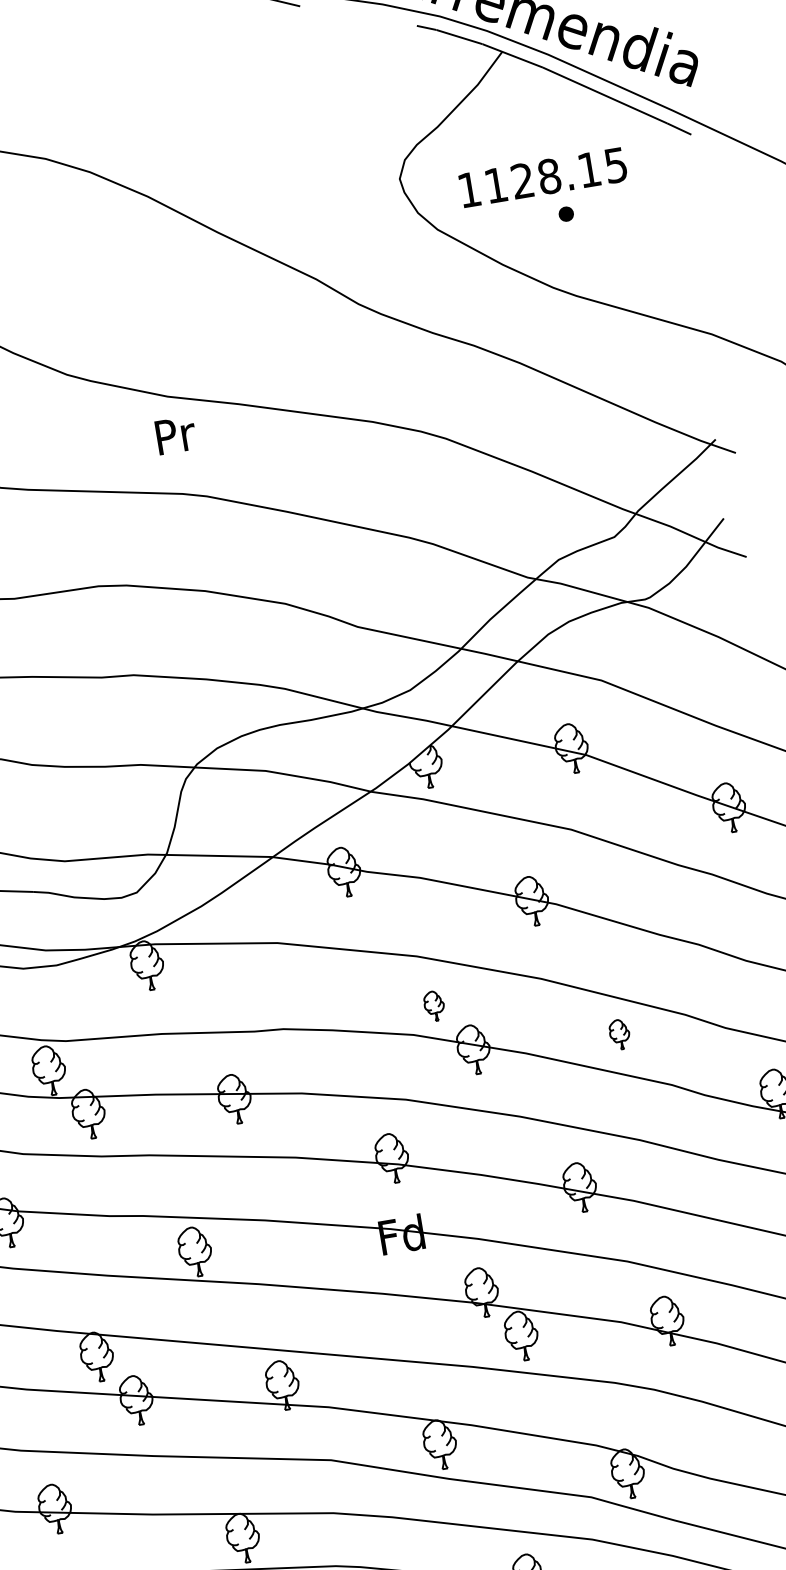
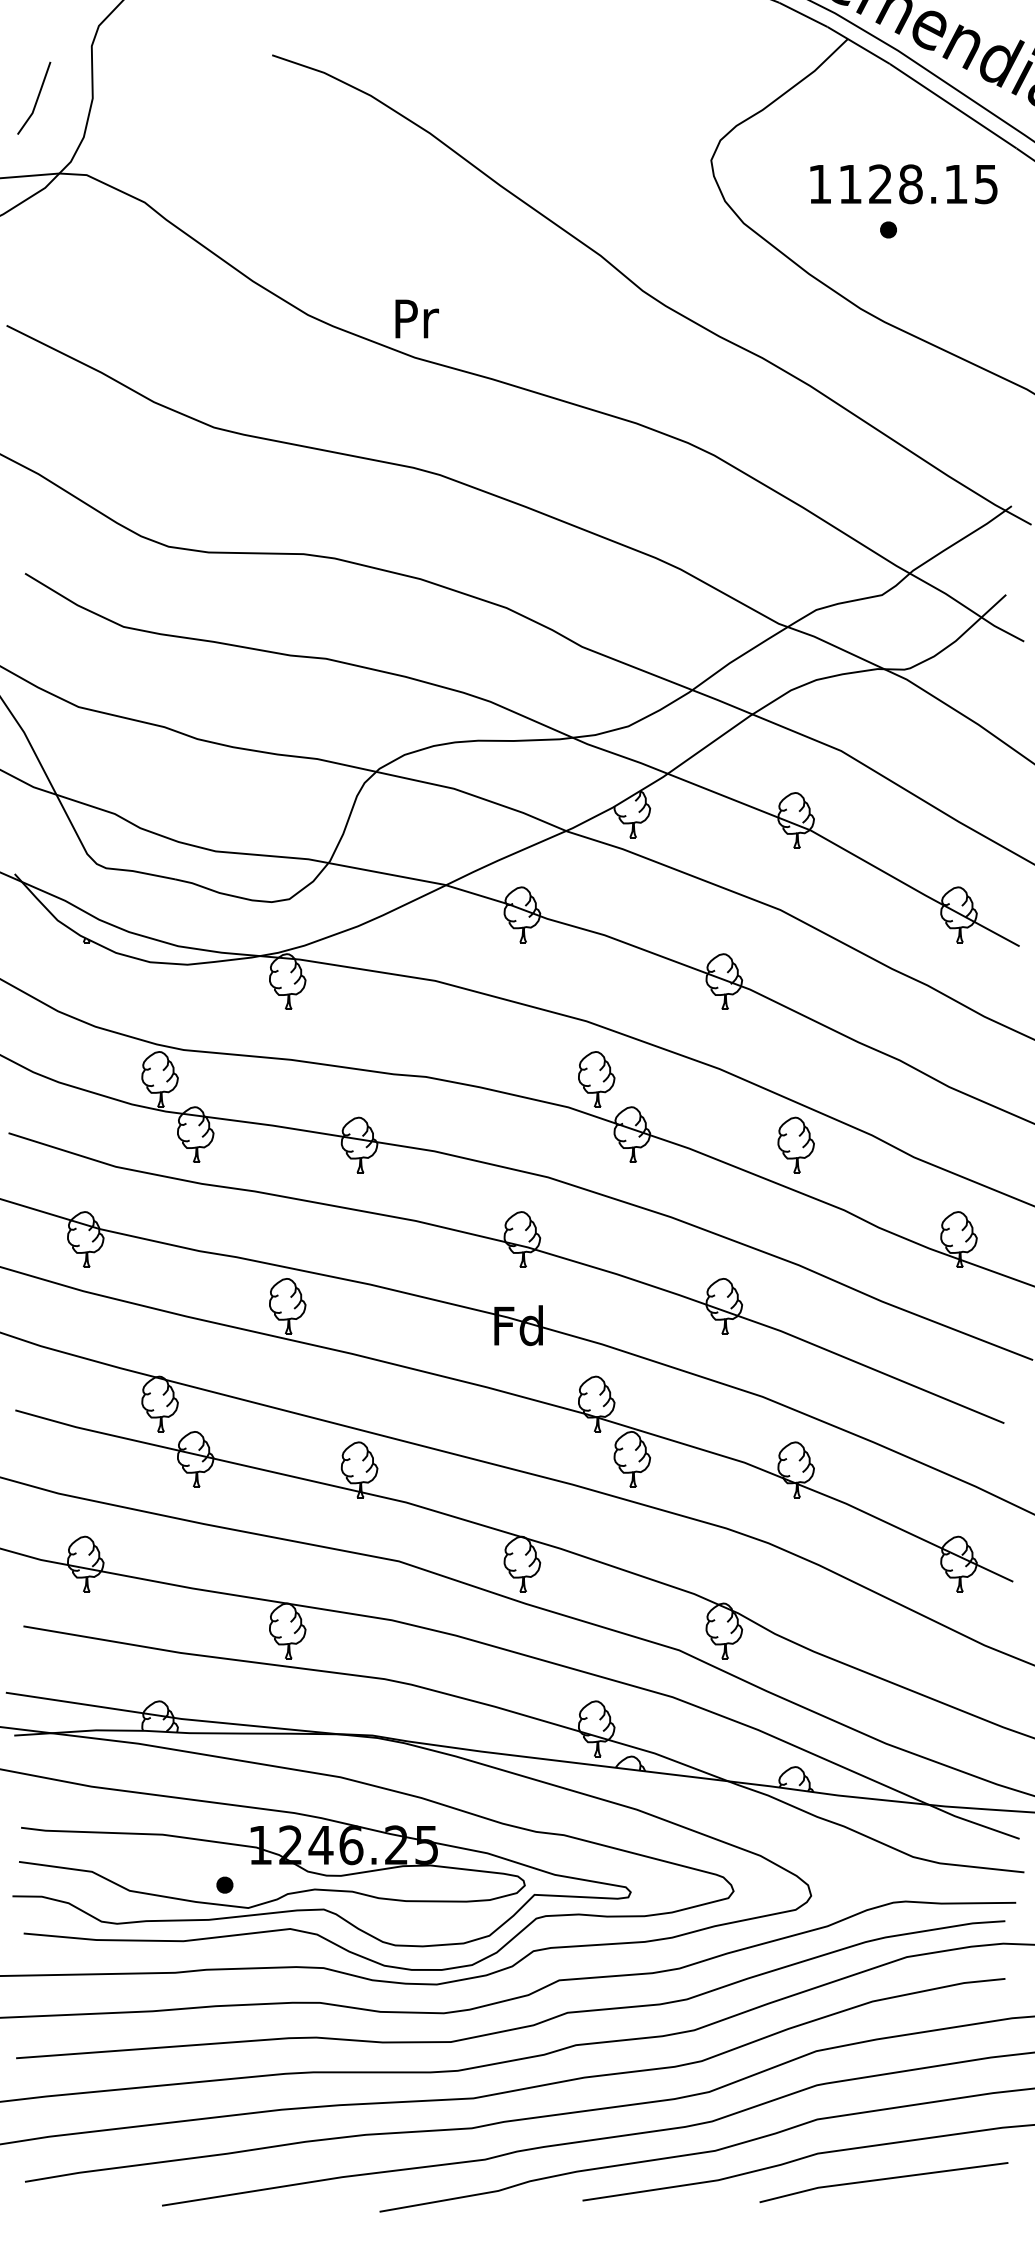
text: (542, 177) -> (903, 184), moved
text: (175, 435) -> (416, 318), moved
part: (434, 1006) -> (596, 1079), size x1.67
part: (619, 1034) -> (795, 1144), size x1.67

